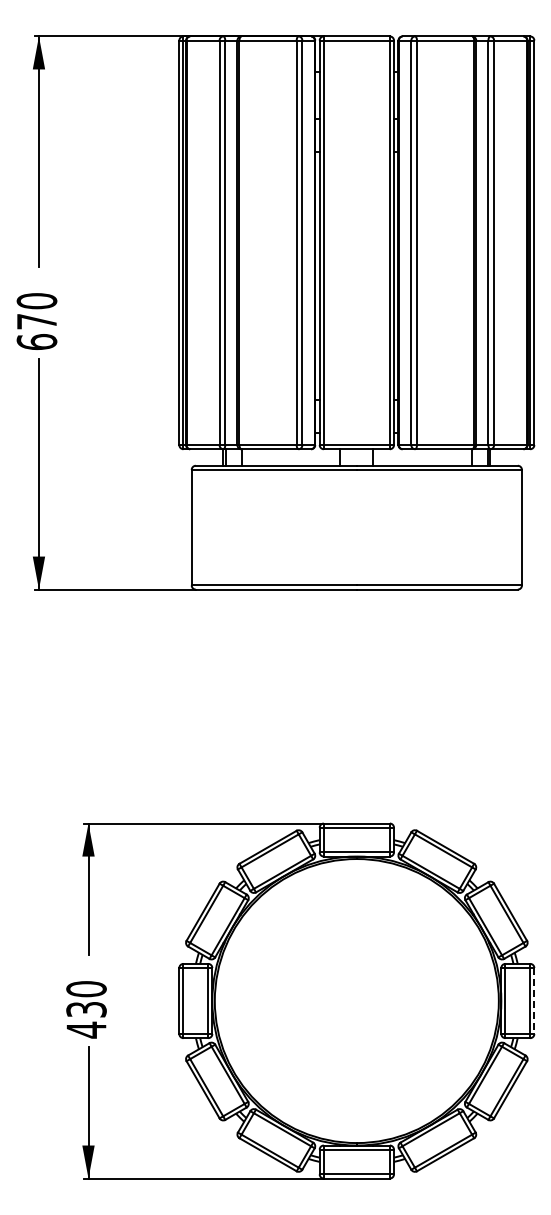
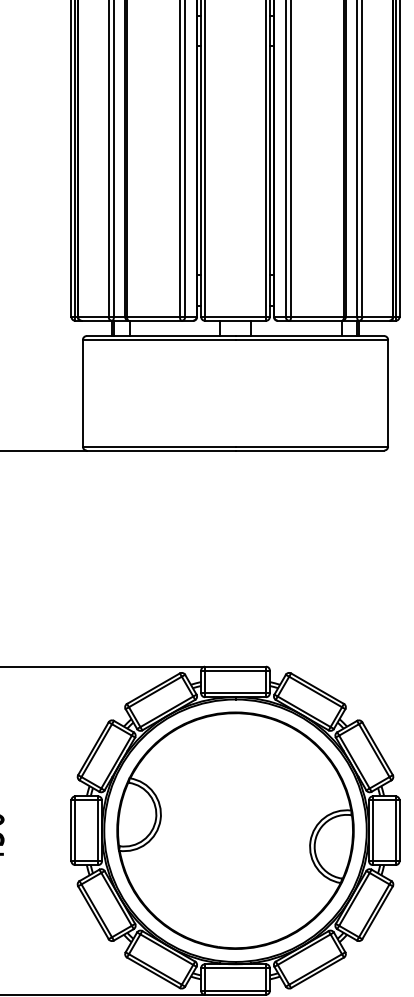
part: (356, 1000) -> (235, 830), added
line: (534, 1001) -> (399, 831), dashed -> solid

